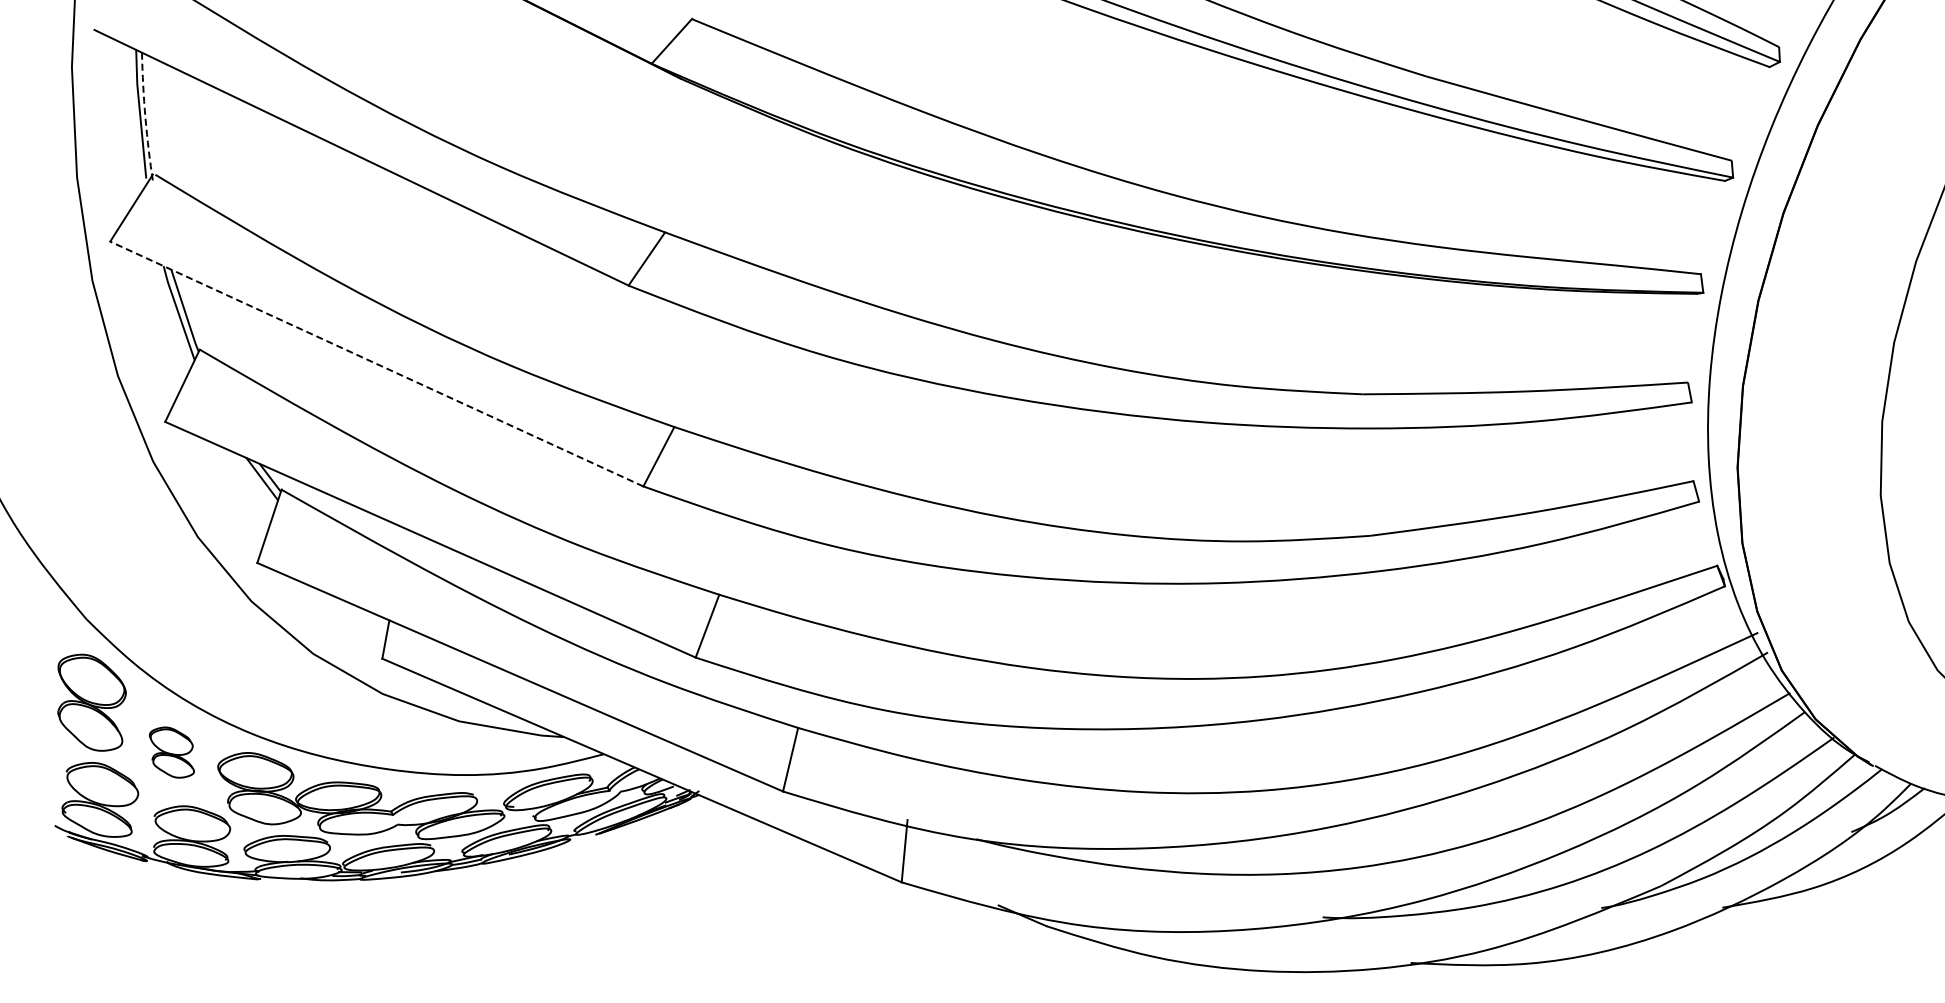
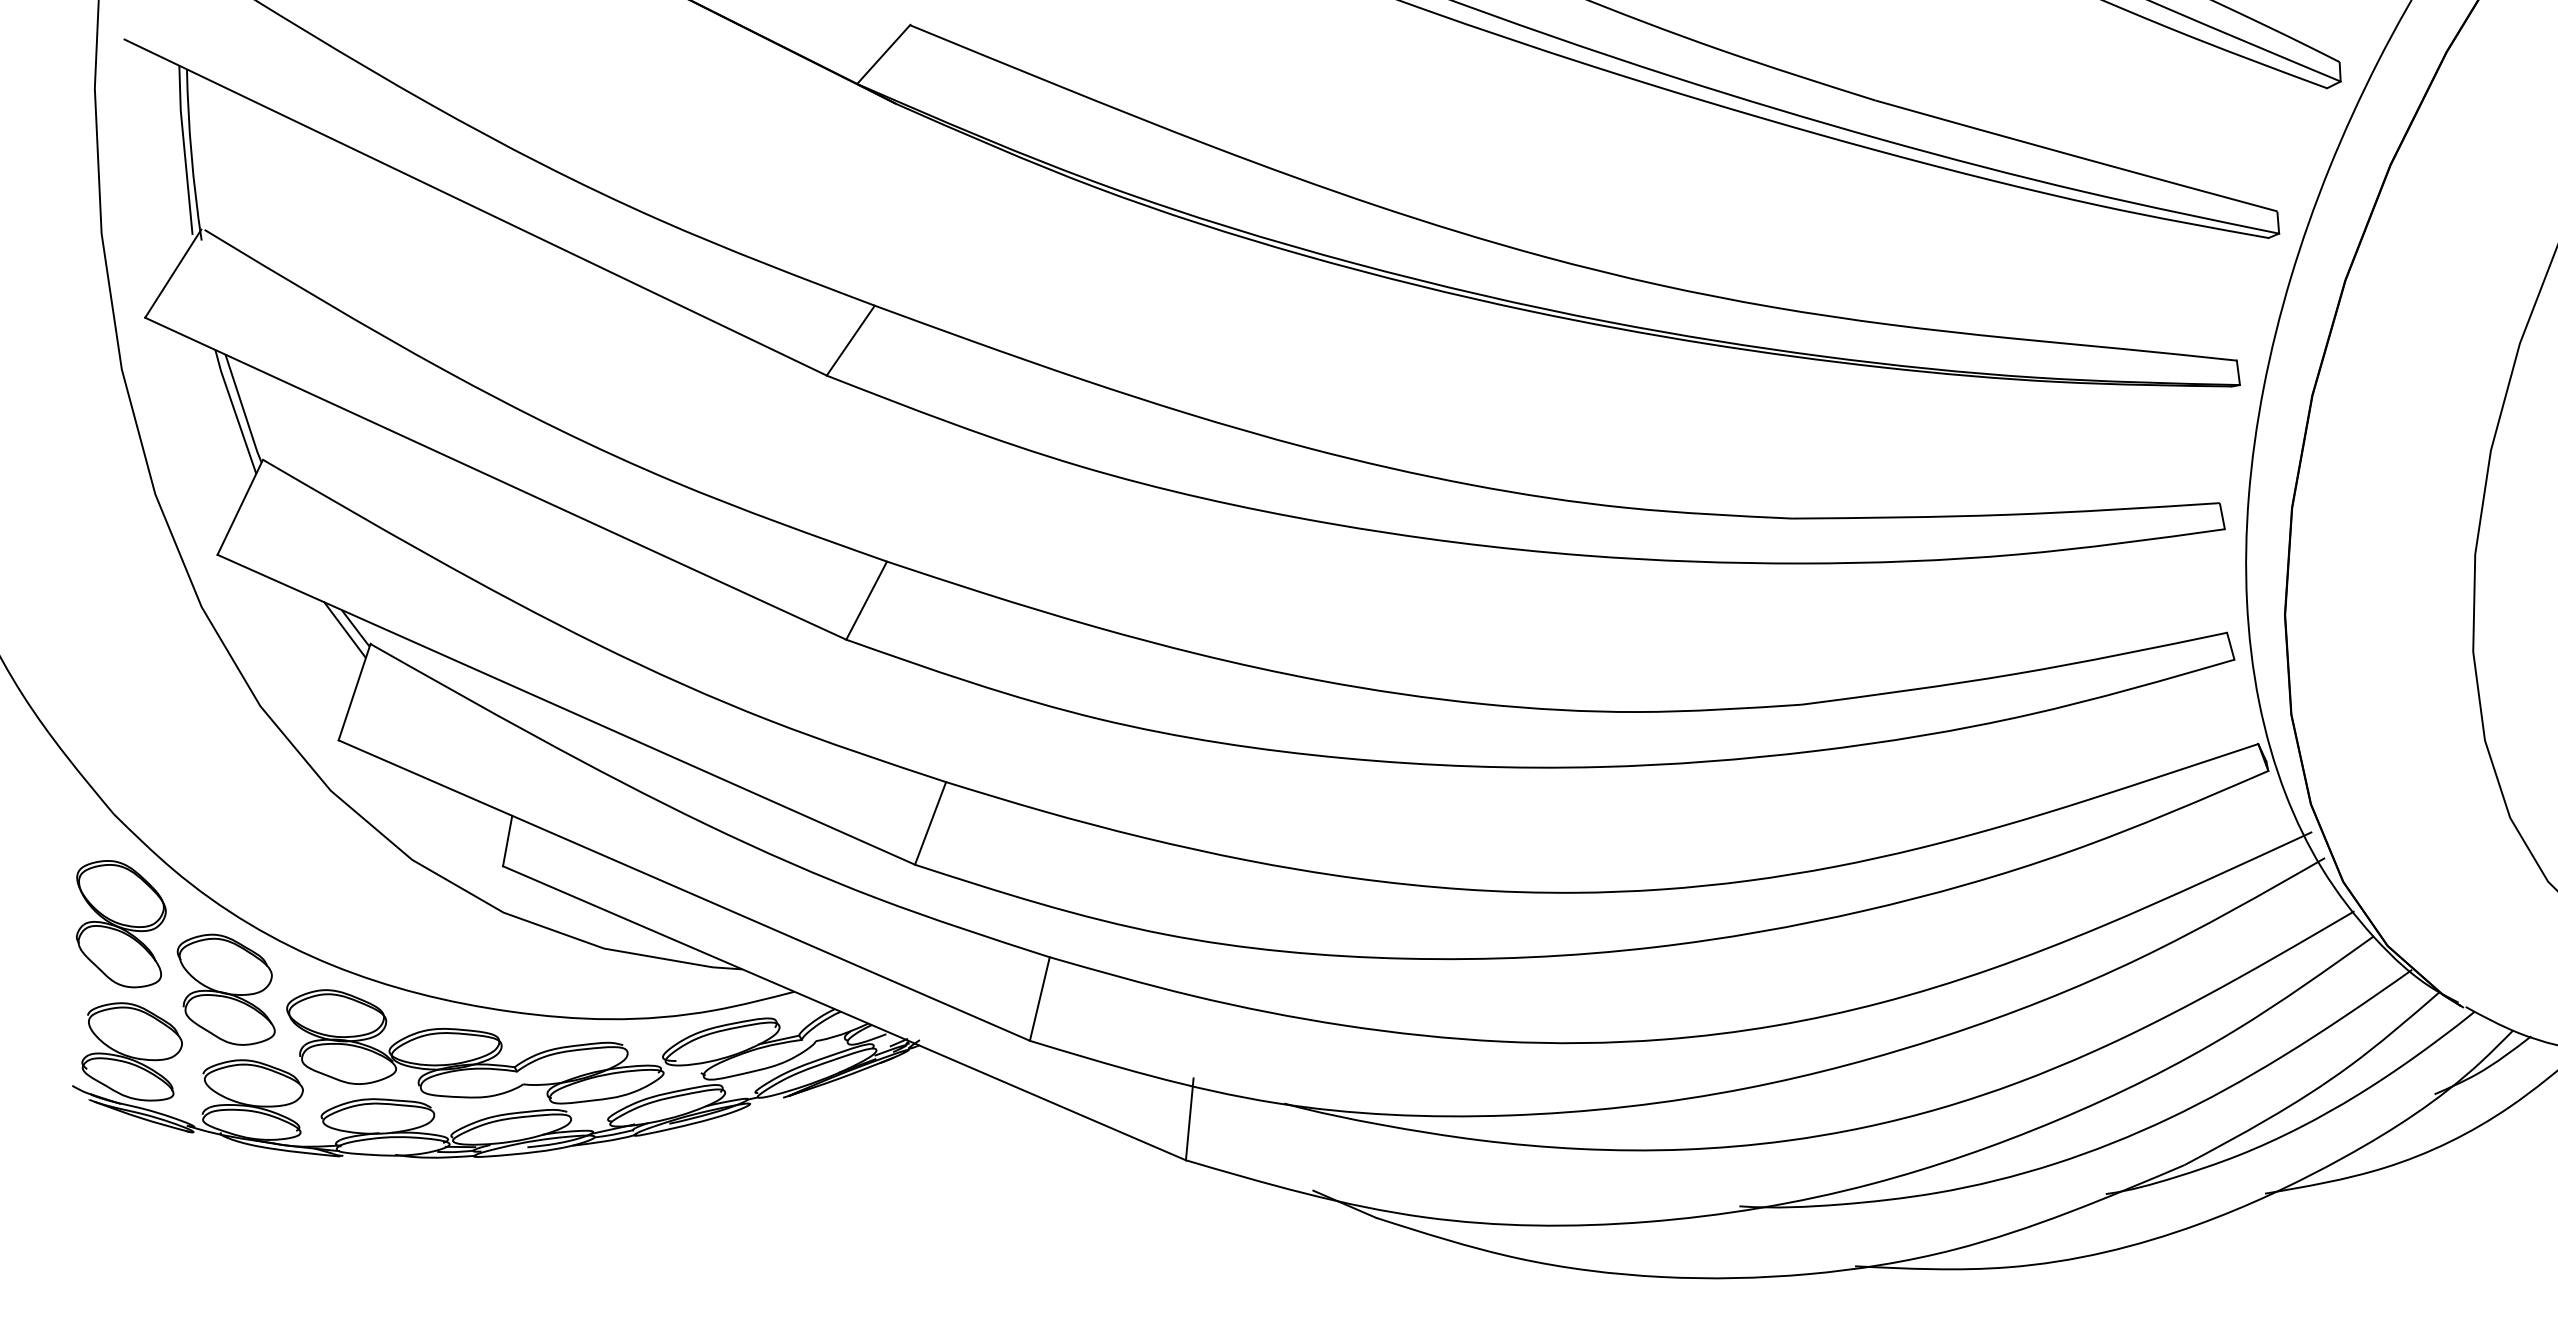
arc: (145, 118) -> (191, 155), dashed -> solid
line: (376, 363) -> (495, 478), dashed -> solid
part: (171, 752) -> (225, 989), size x1.67

